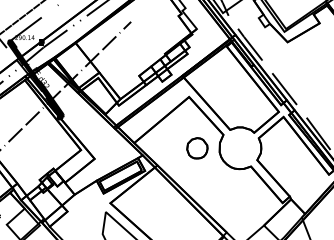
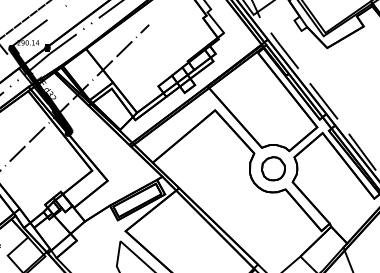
part: (197, 148) -> (273, 168), moved

